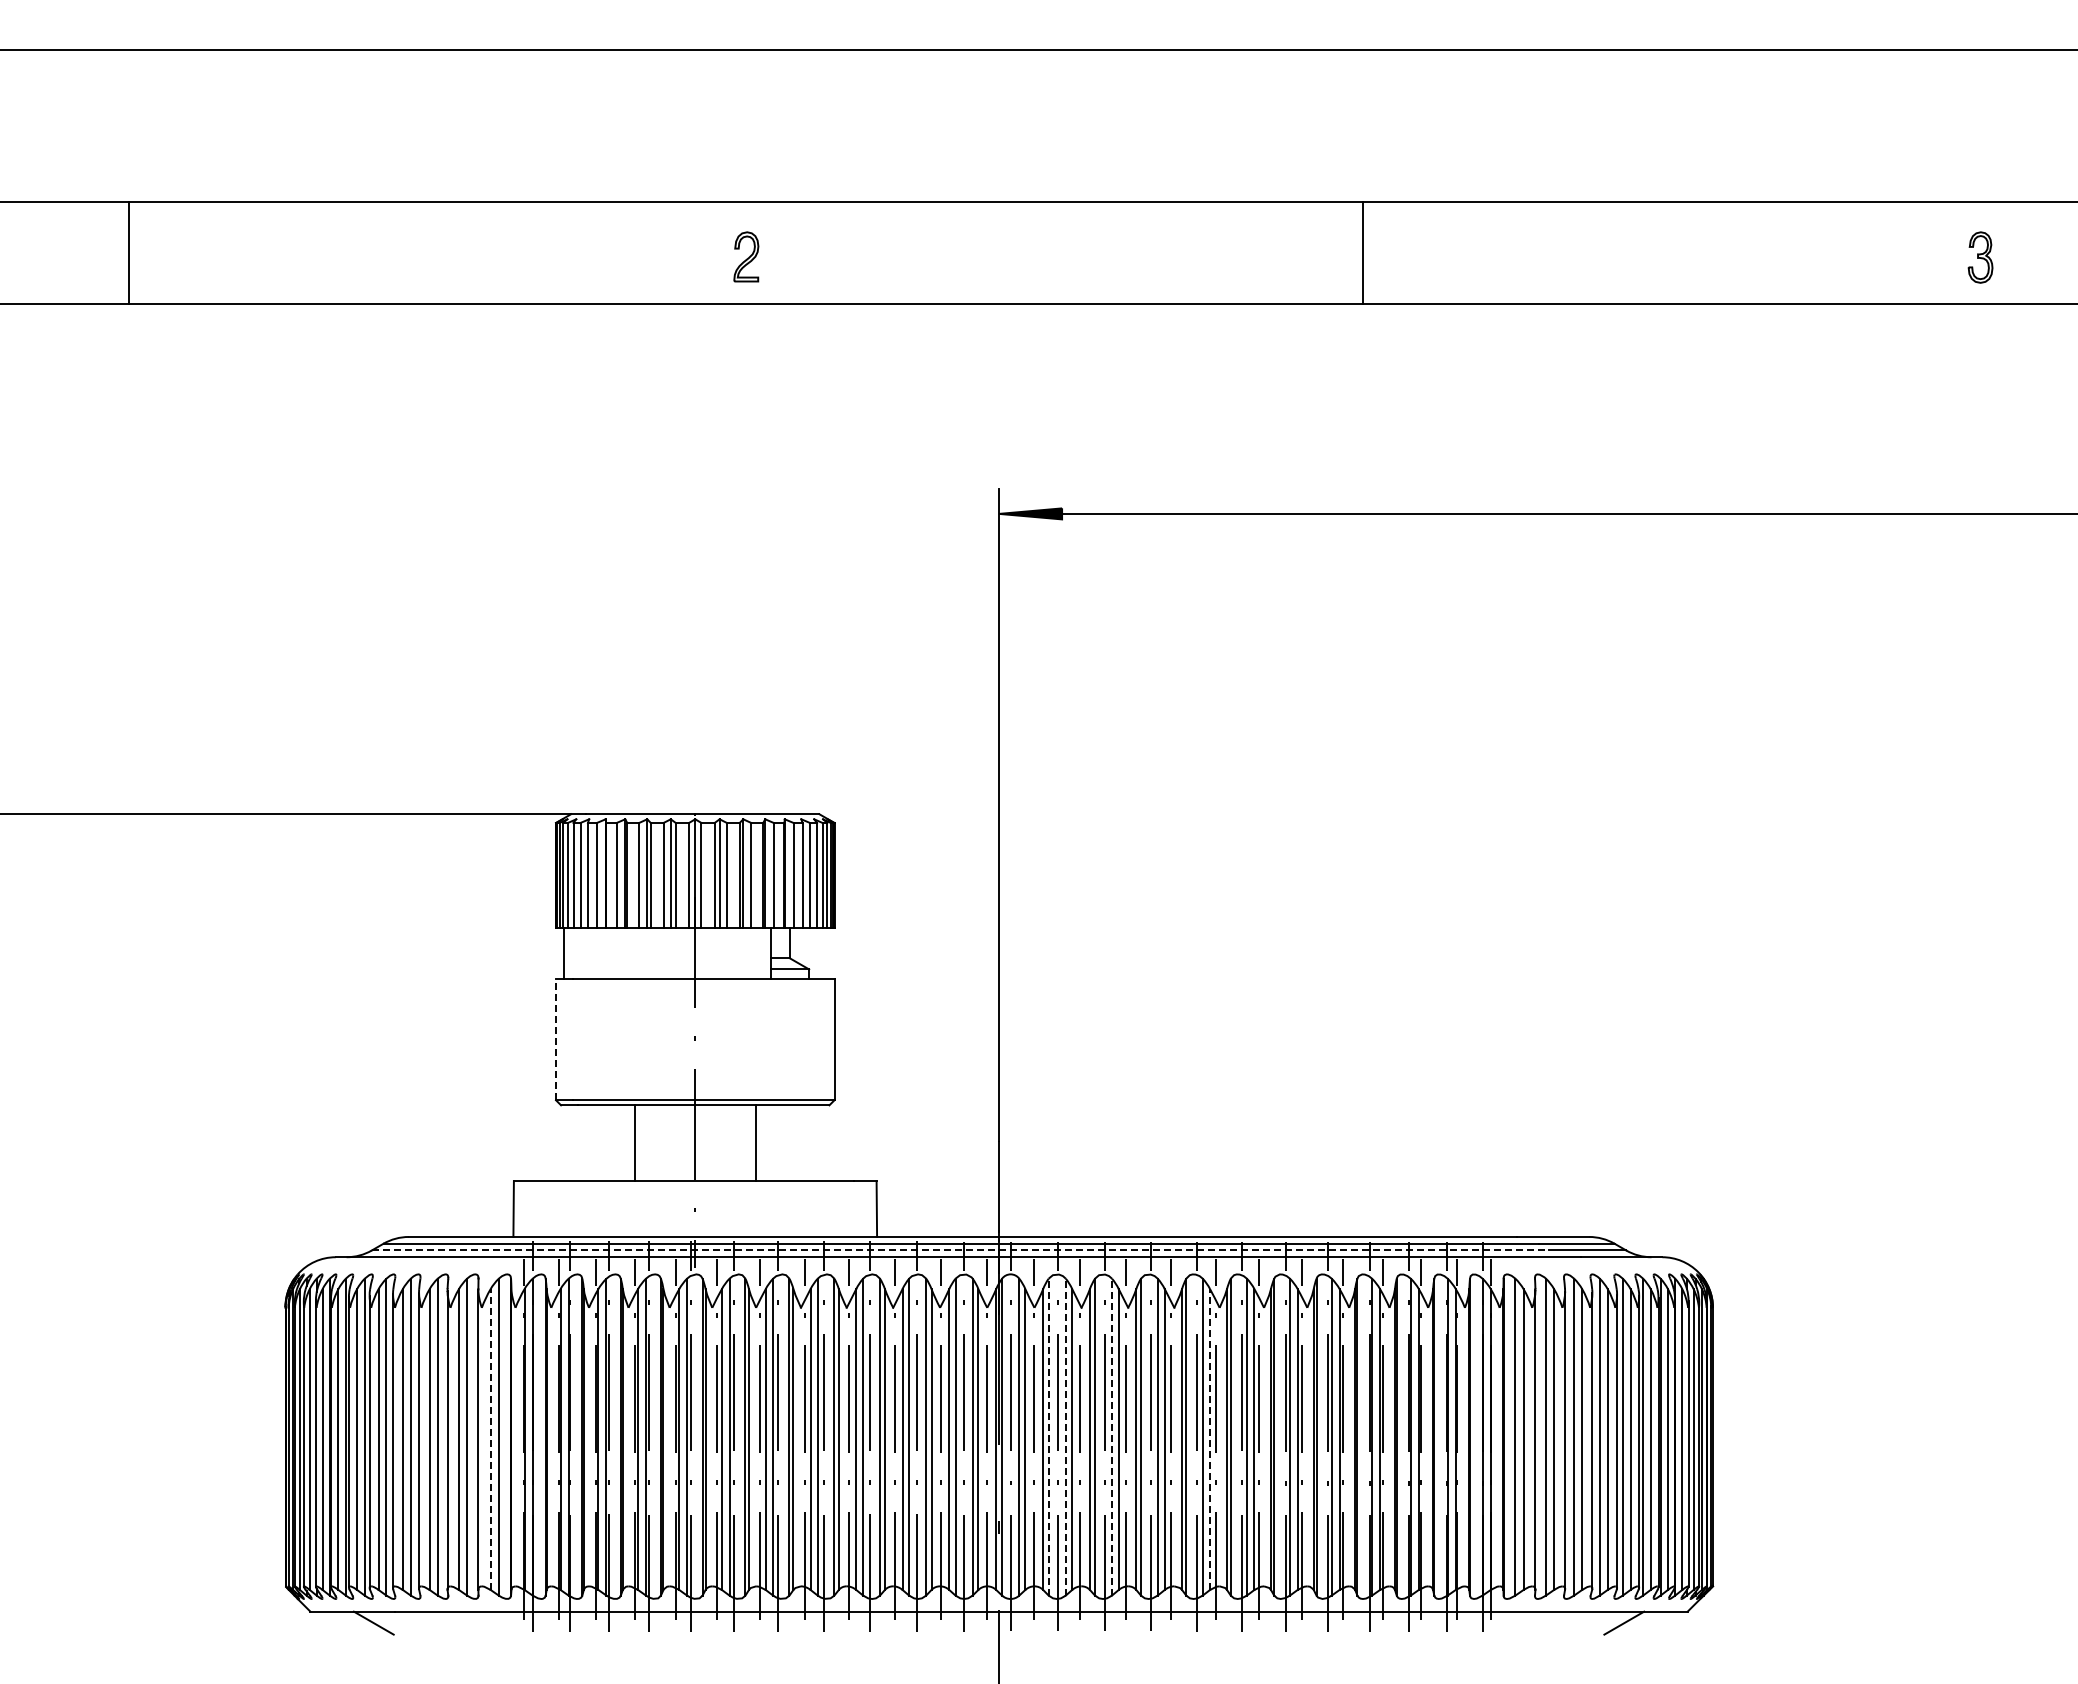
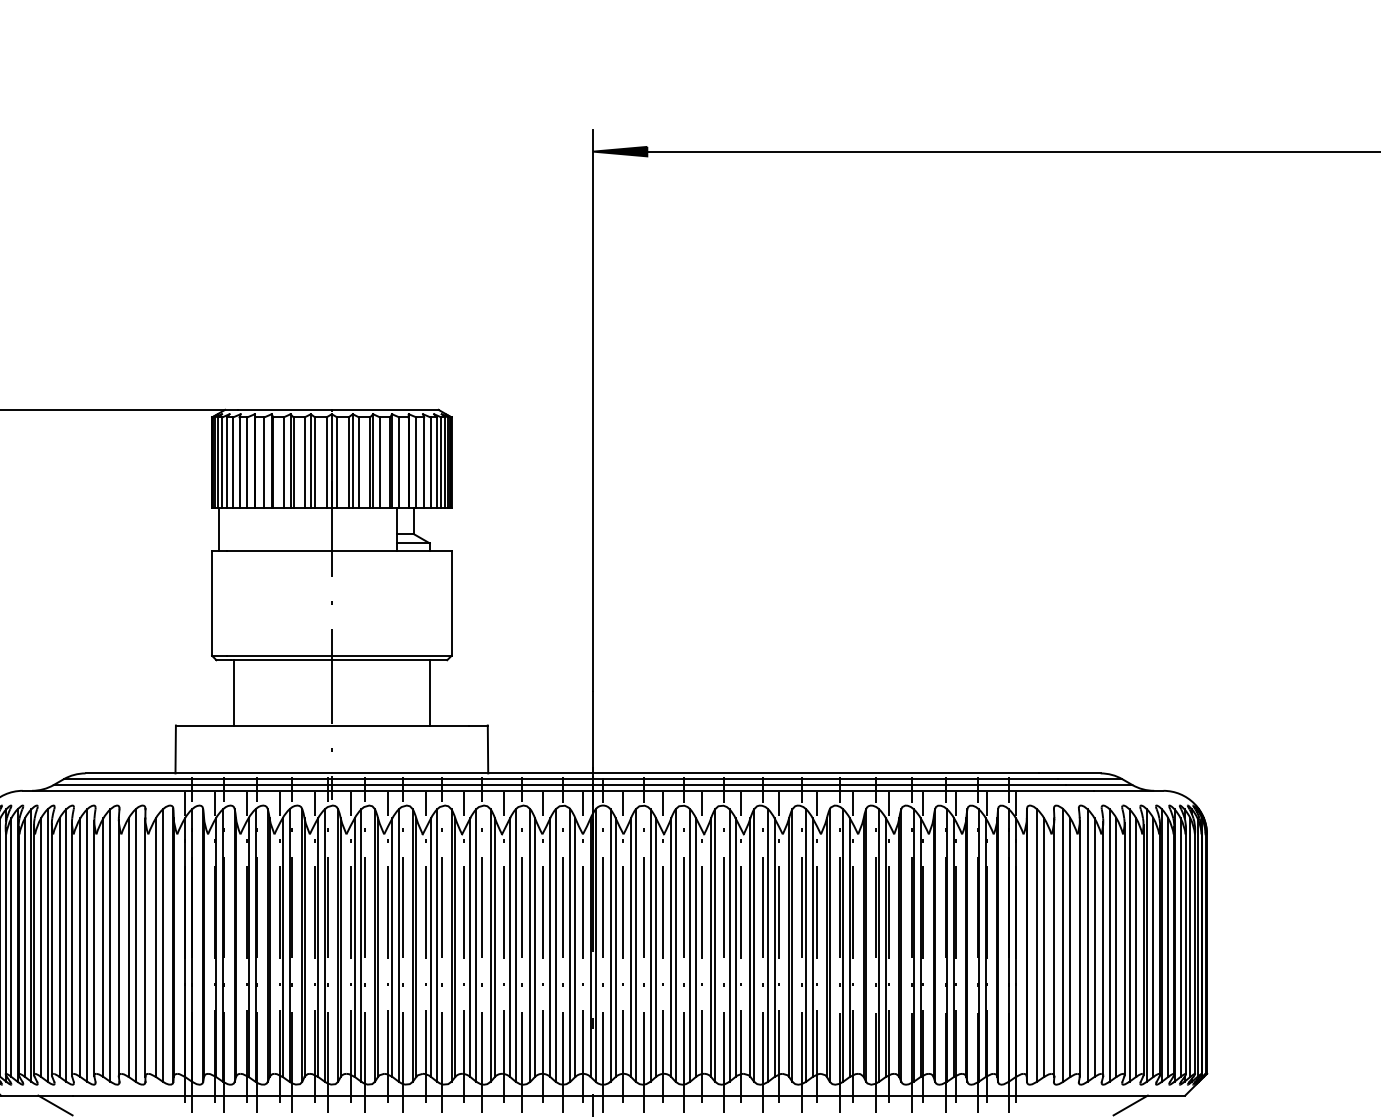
line: (556, 1039) -> (212, 603), dashed -> solid
line: (635, 1143) -> (234, 693), moved
line: (756, 1143) -> (430, 693), moved
line: (960, 1250) -> (559, 785), dashed -> solid
line: (1048, 1436) -> (635, 944), dashed -> solid
line: (1065, 1436) -> (650, 944), dashed -> solid
line: (1112, 1436) -> (690, 944), dashed -> solid
line: (490, 1439) -> (155, 947), dashed -> solid
line: (1210, 1439) -> (774, 947), dashed -> solid

